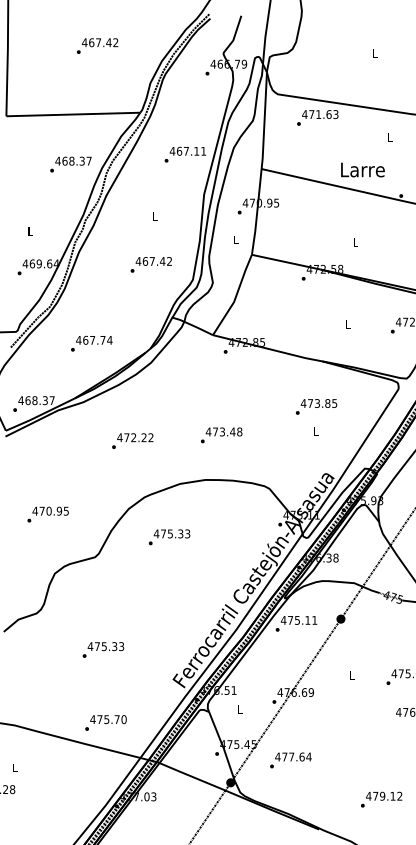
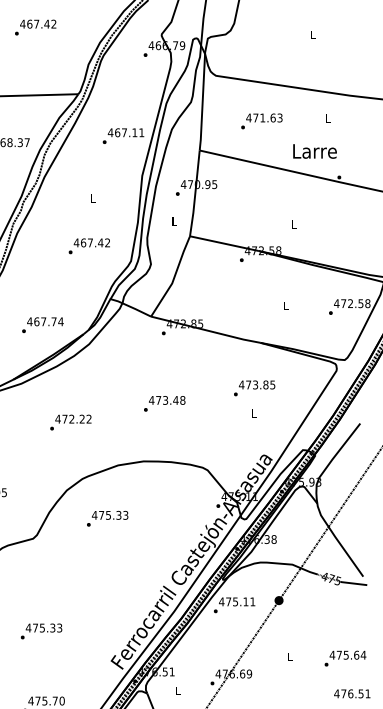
text: (317, 117) -> (261, 120), moved
text: (362, 169) -> (314, 150), moved
text: (91, 343) -> (42, 324), moved
text: (221, 435) -> (164, 403), moved

